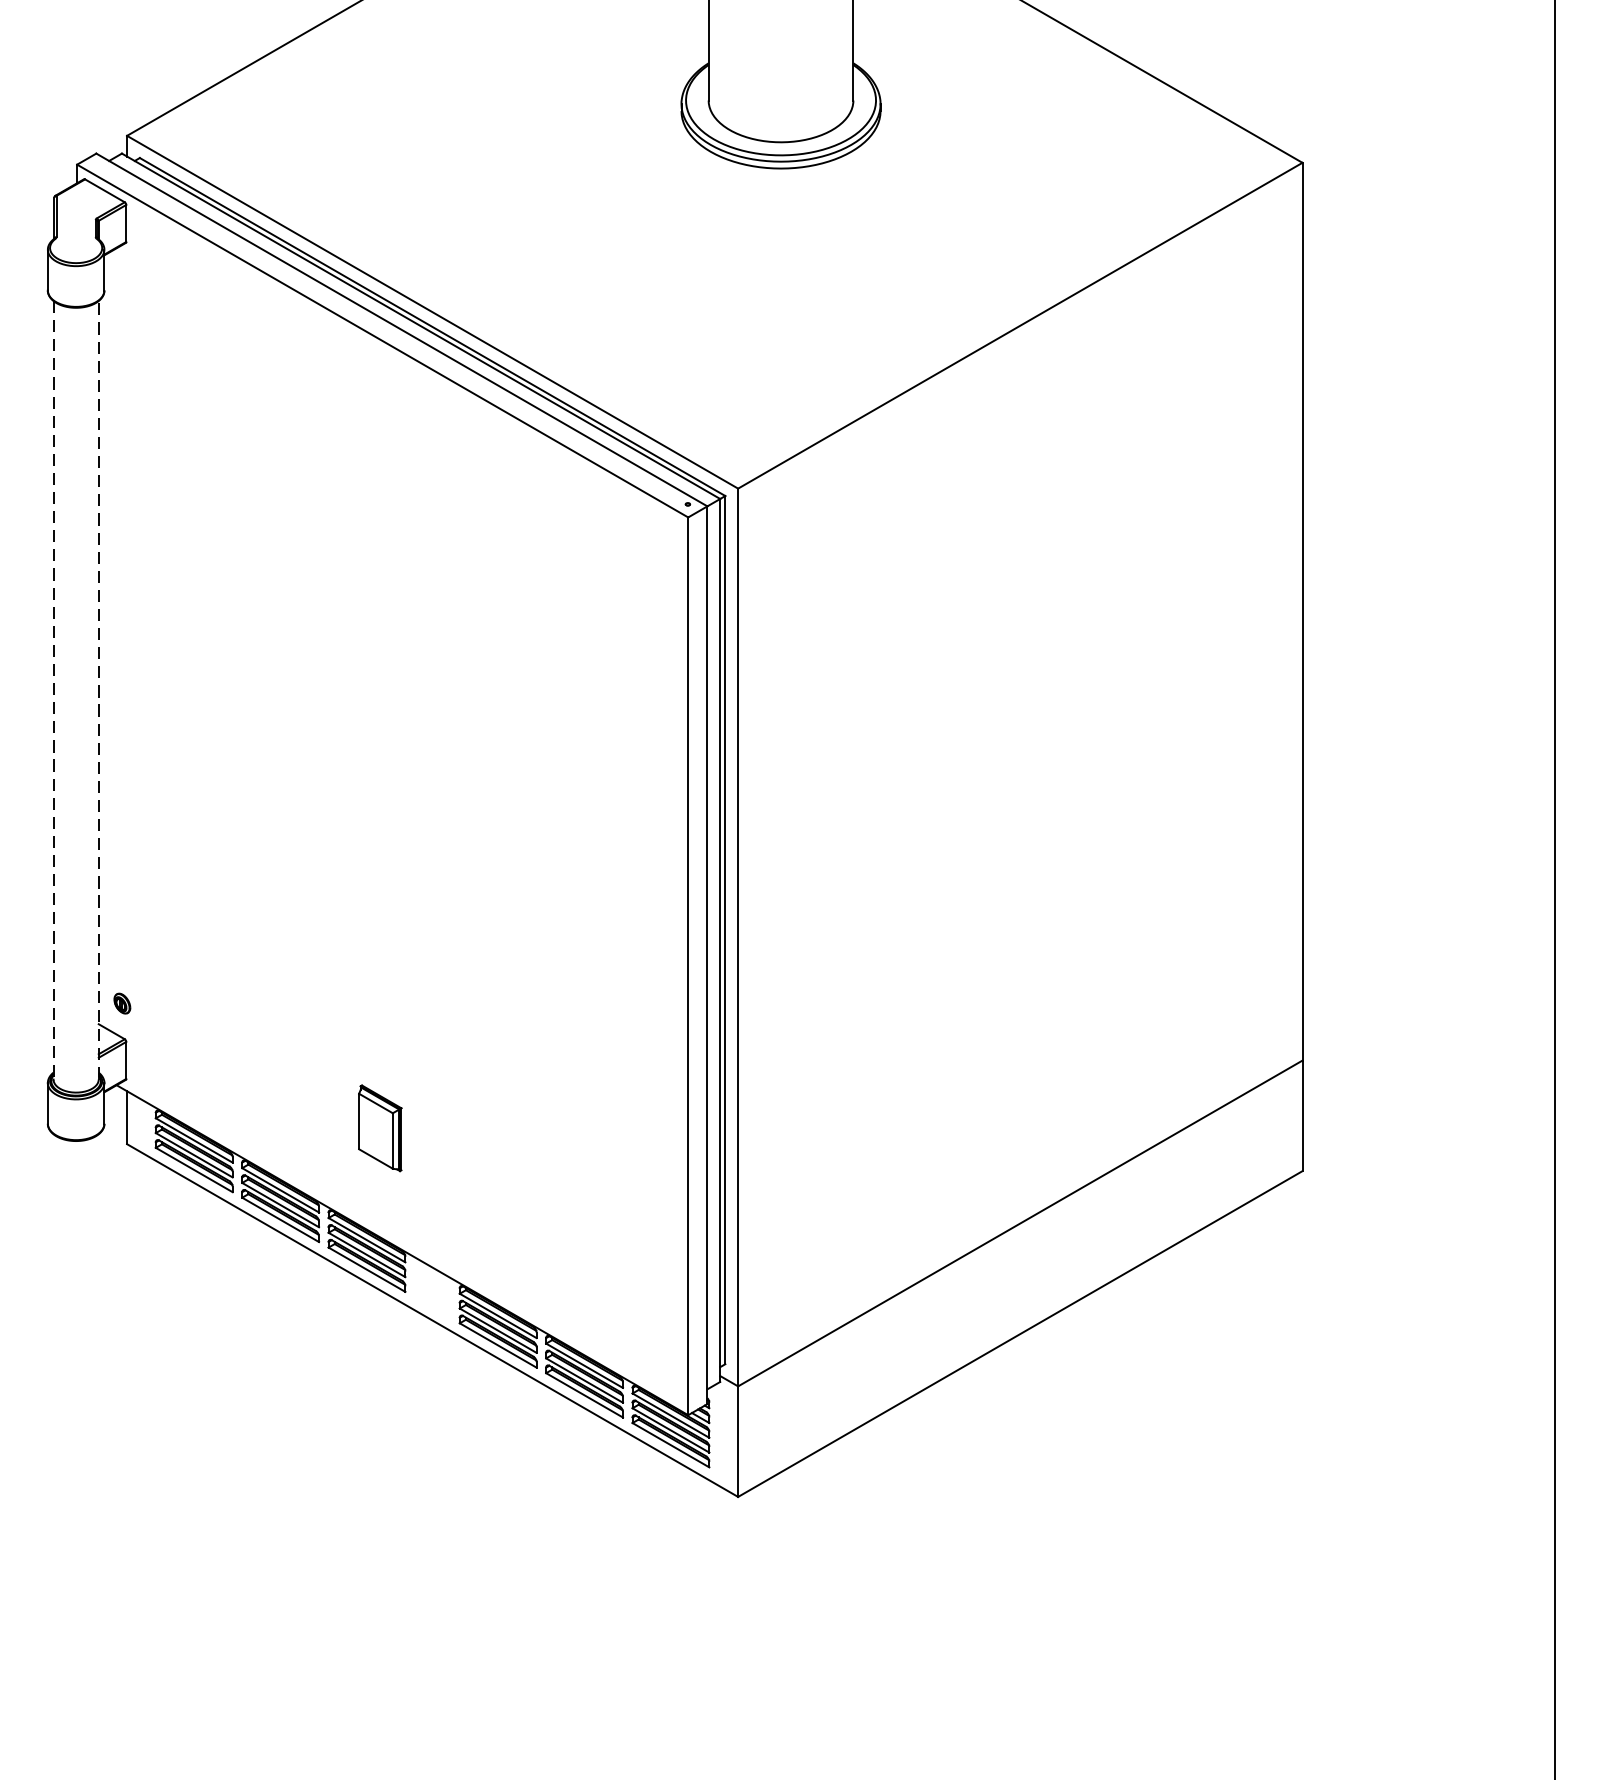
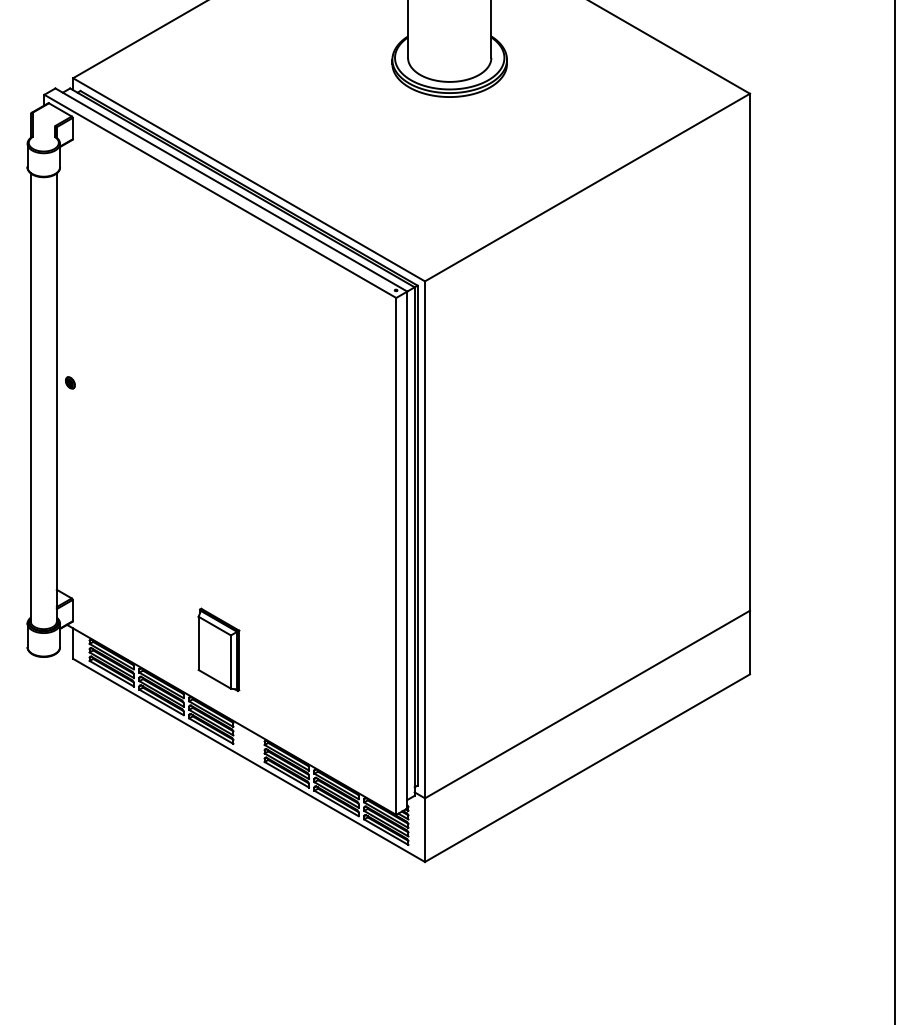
line: (98, 688) -> (56, 396), dashed -> solid
line: (53, 690) -> (30, 397), dashed -> solid
part: (122, 1002) -> (70, 382), moved
part: (379, 1127) -> (218, 649), size x1.67

